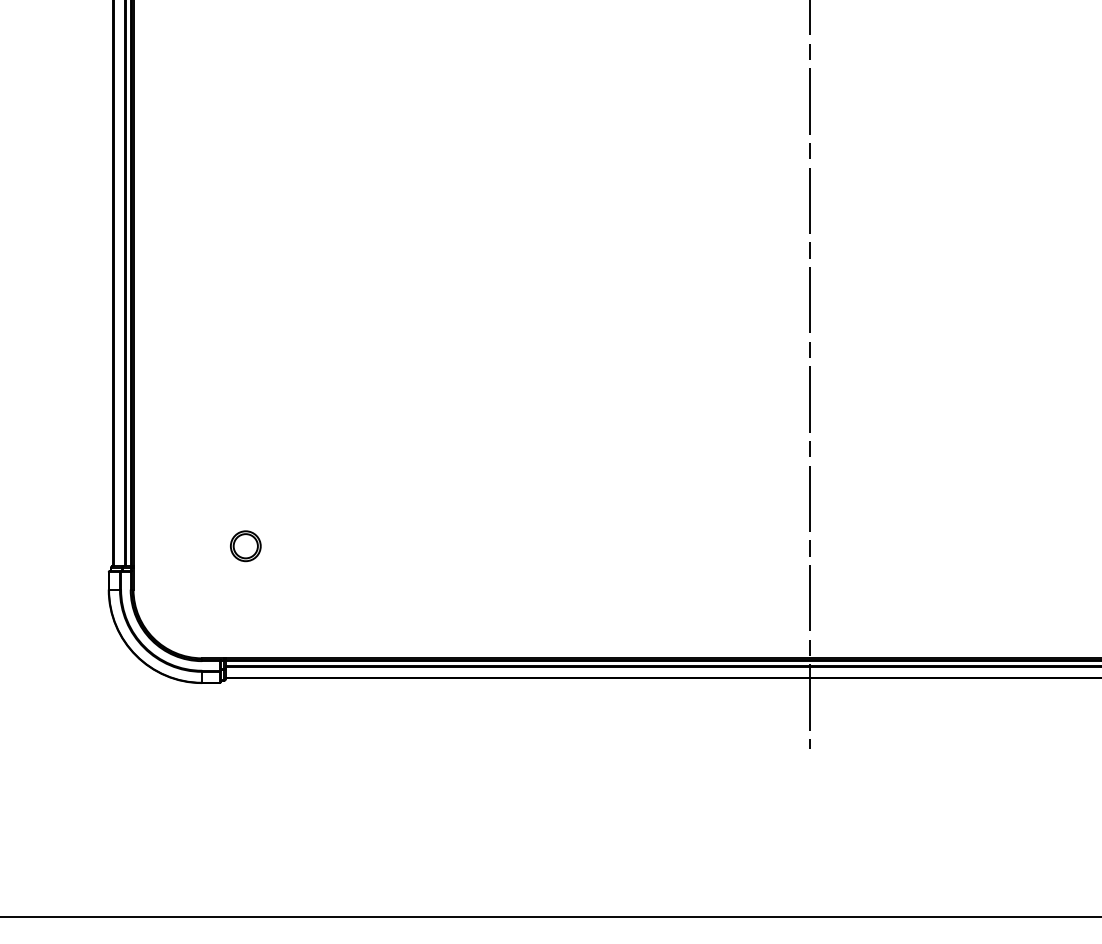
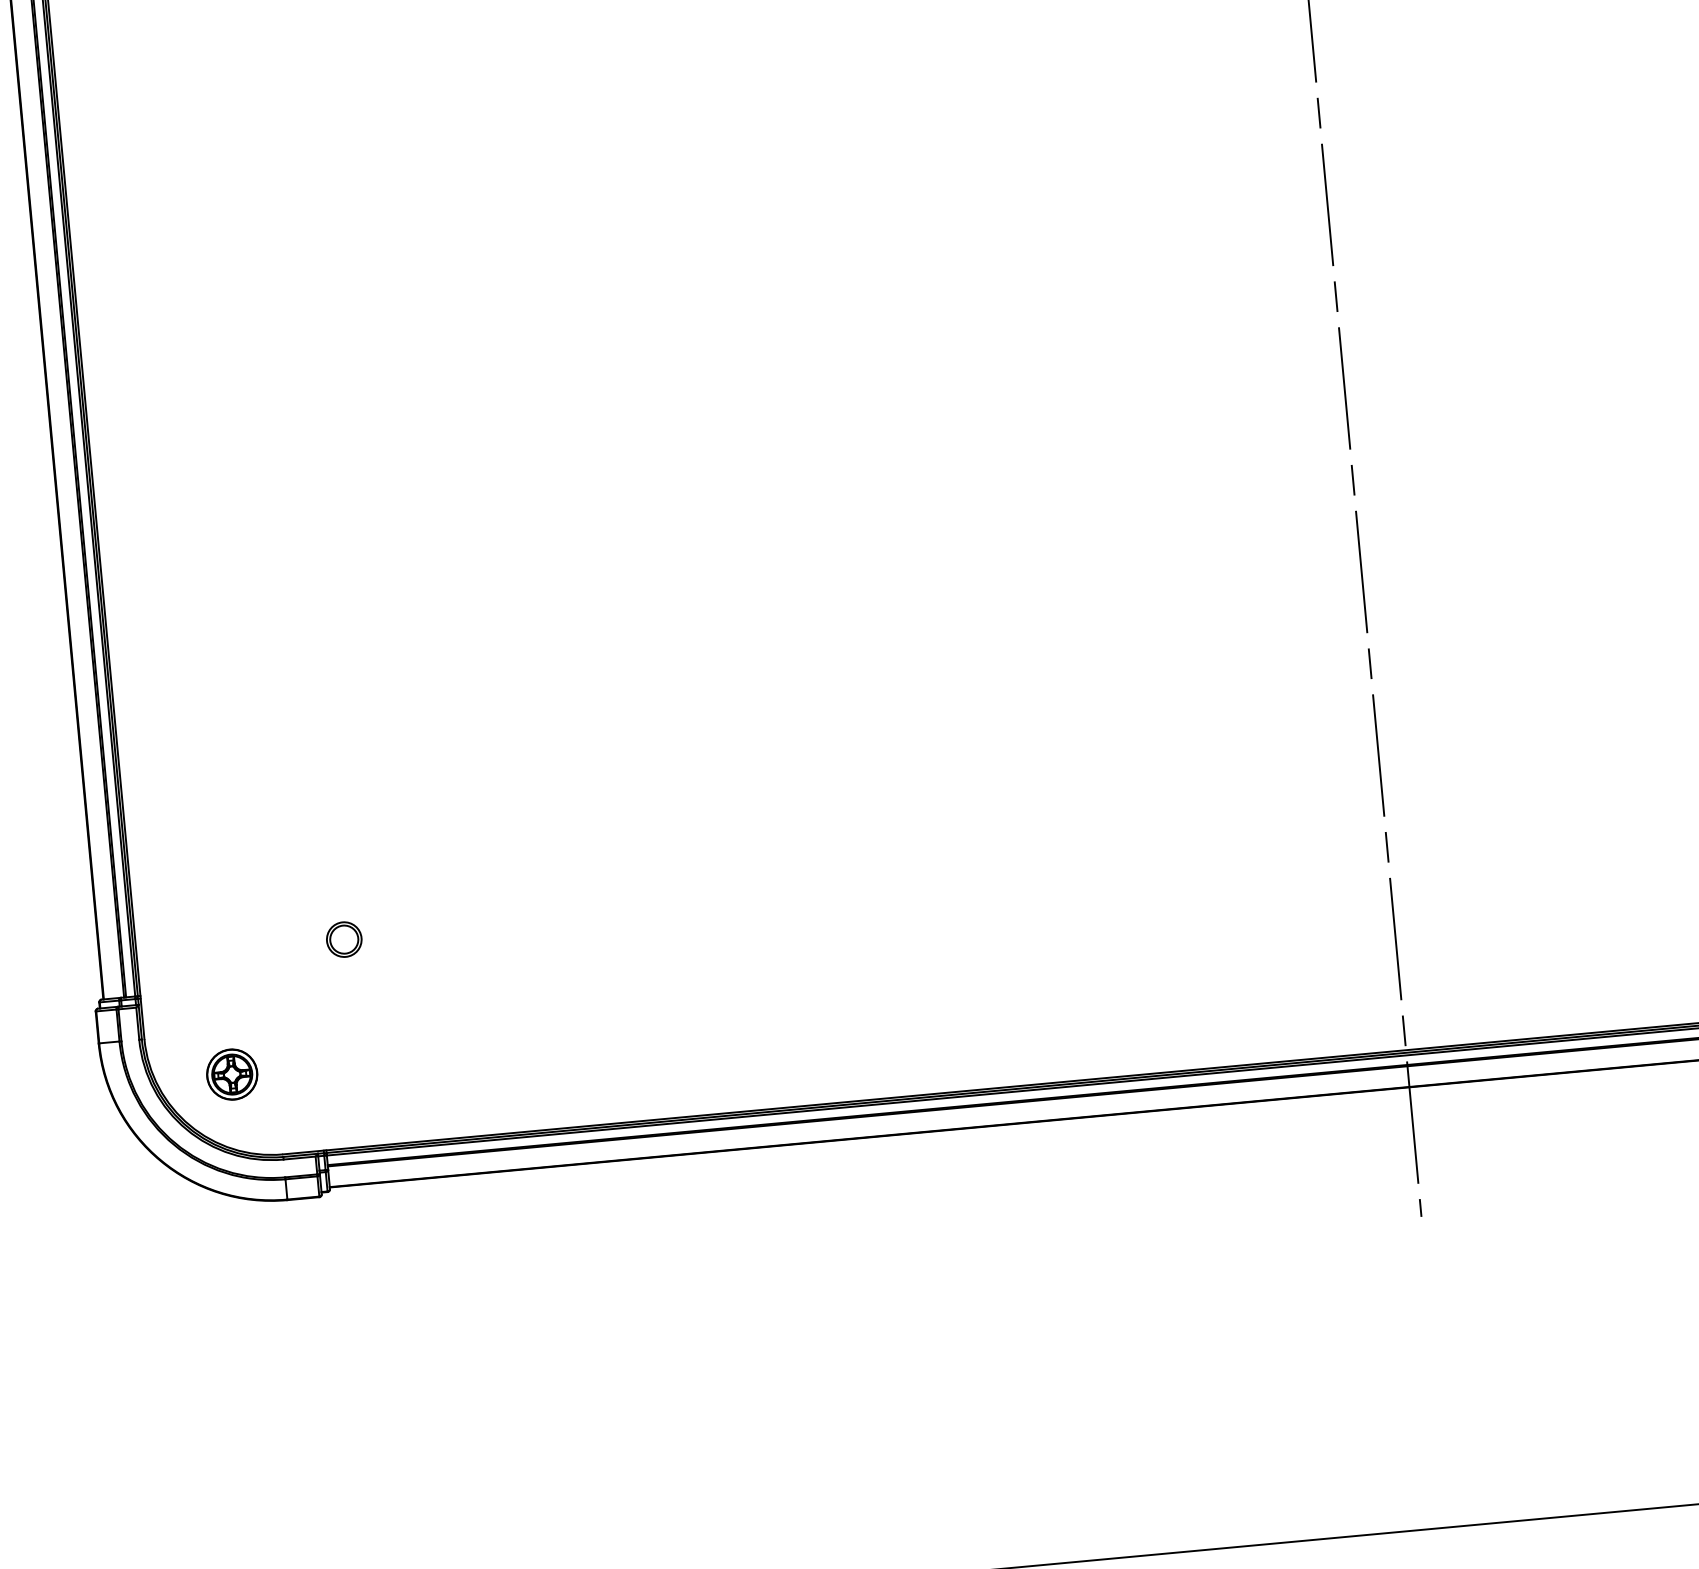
part: (245, 545) -> (343, 938), size x0.62
part: (178, 612) -> (231, 1073), added

